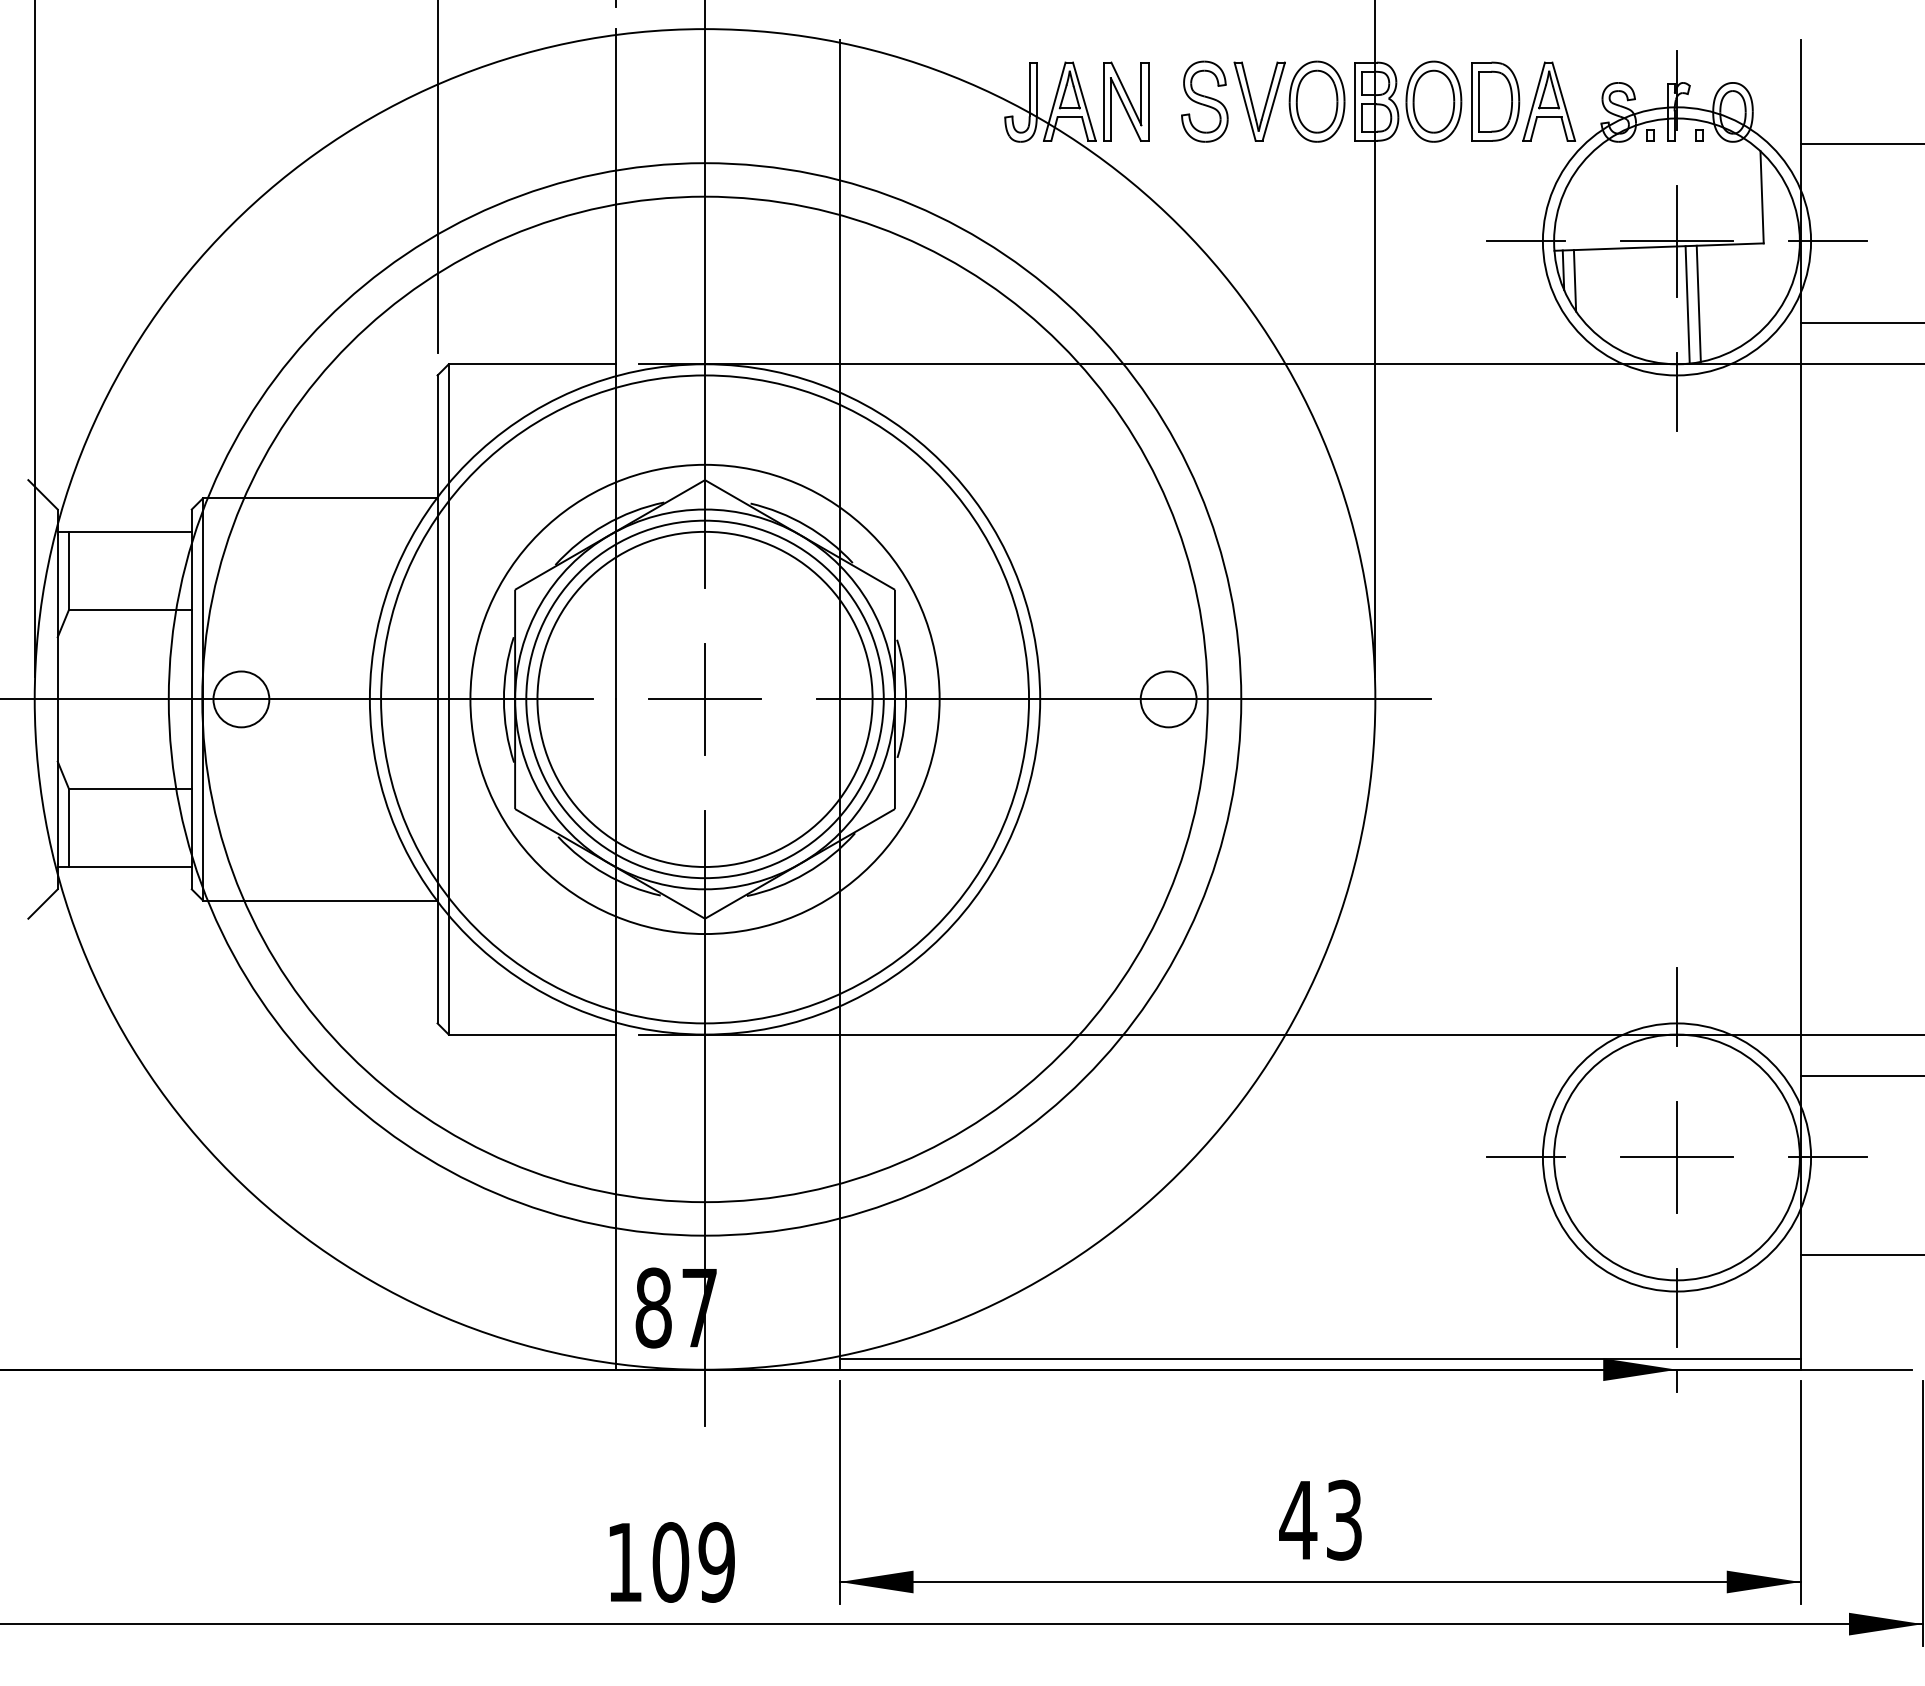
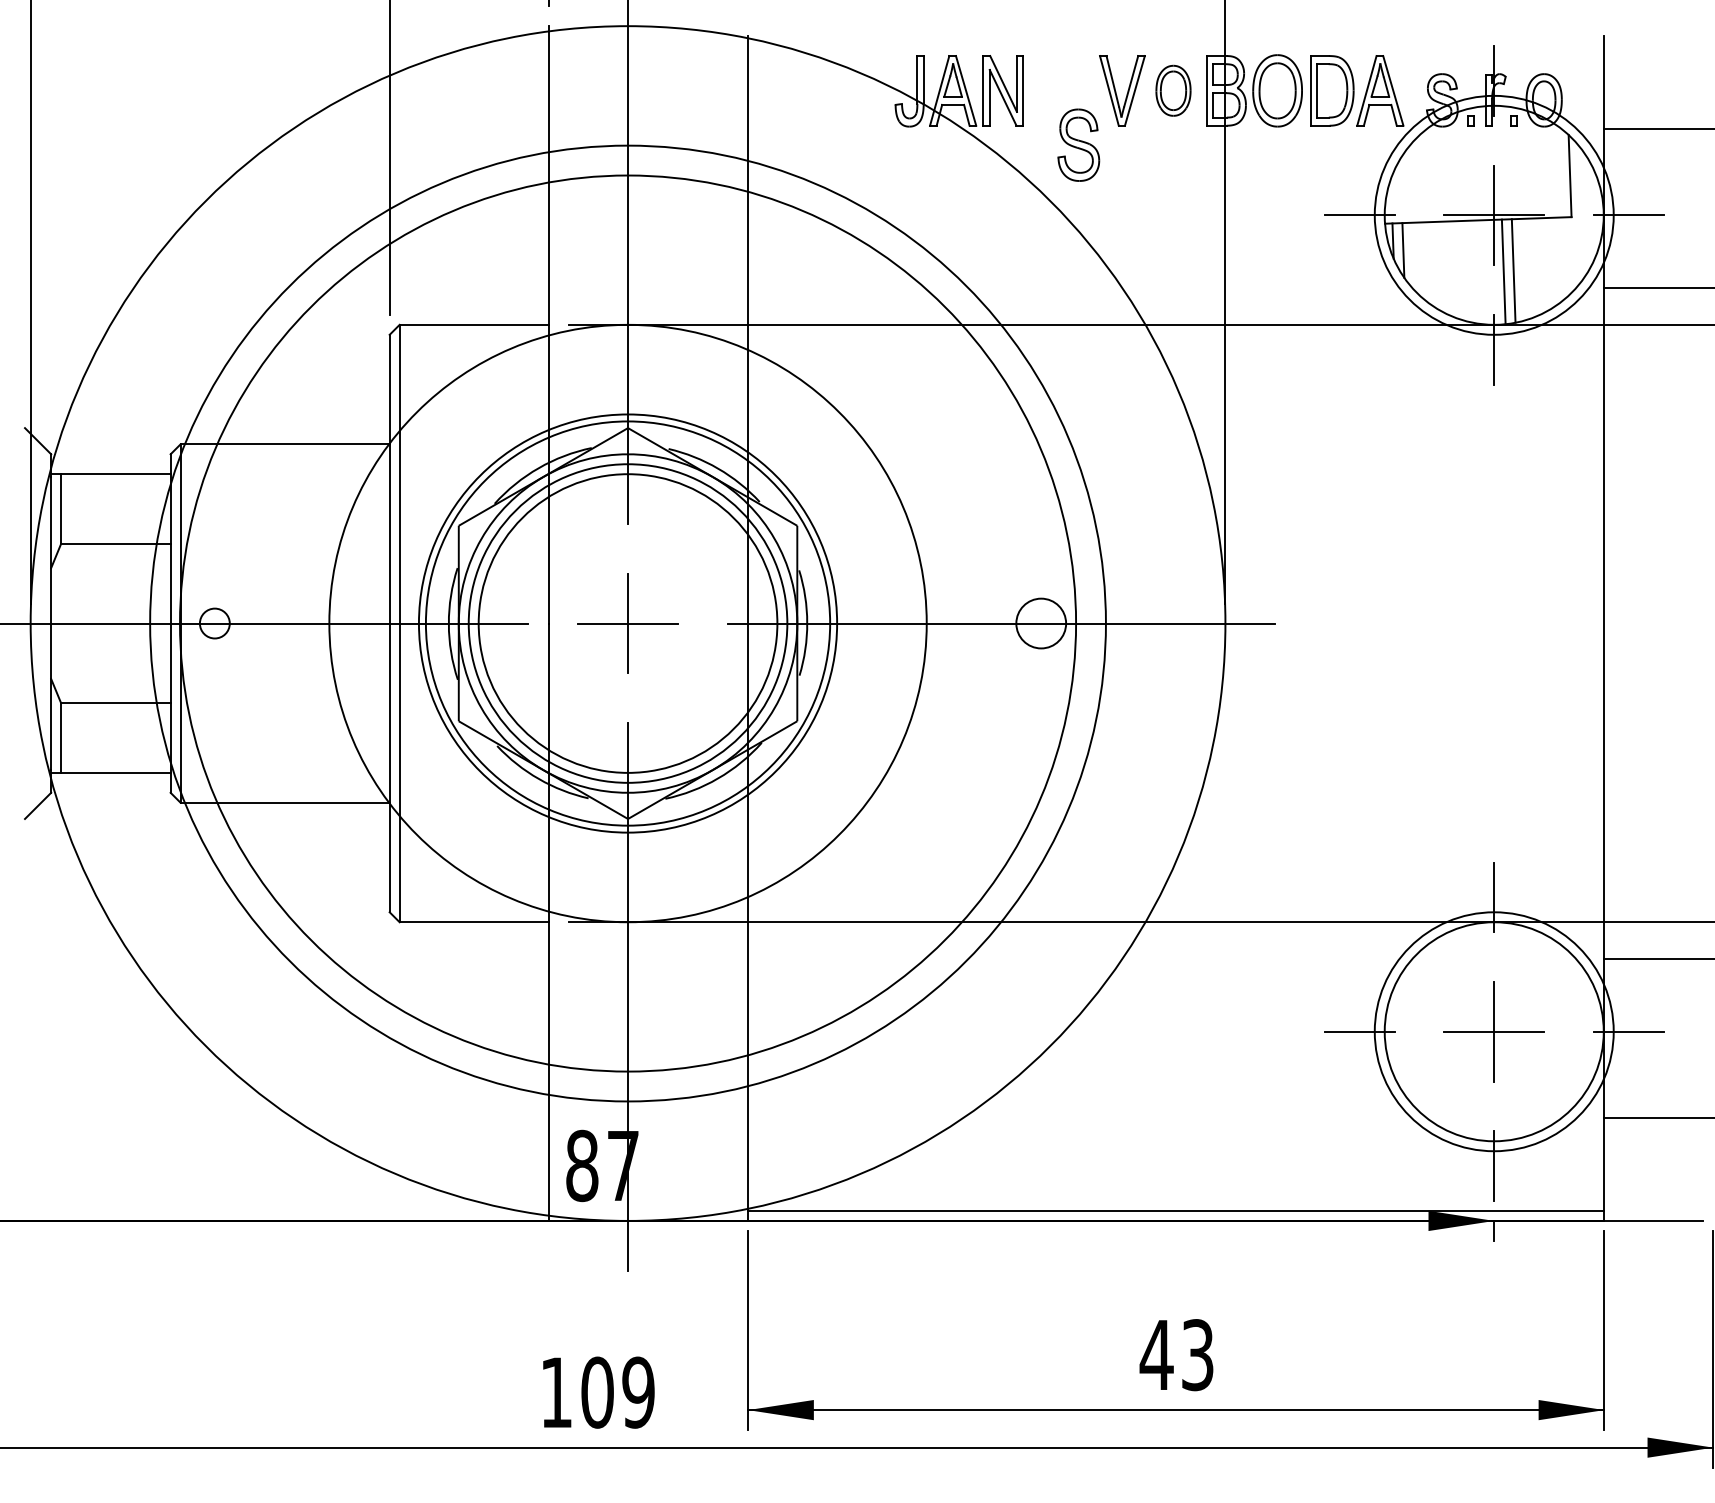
part: (1204, 101) -> (1078, 145), moved
part: (1316, 101) -> (1172, 90), size x0.7
circle: (241, 699) -> (214, 623), size x0.6
circle: (705, 699) -> (628, 623), size x0.7

